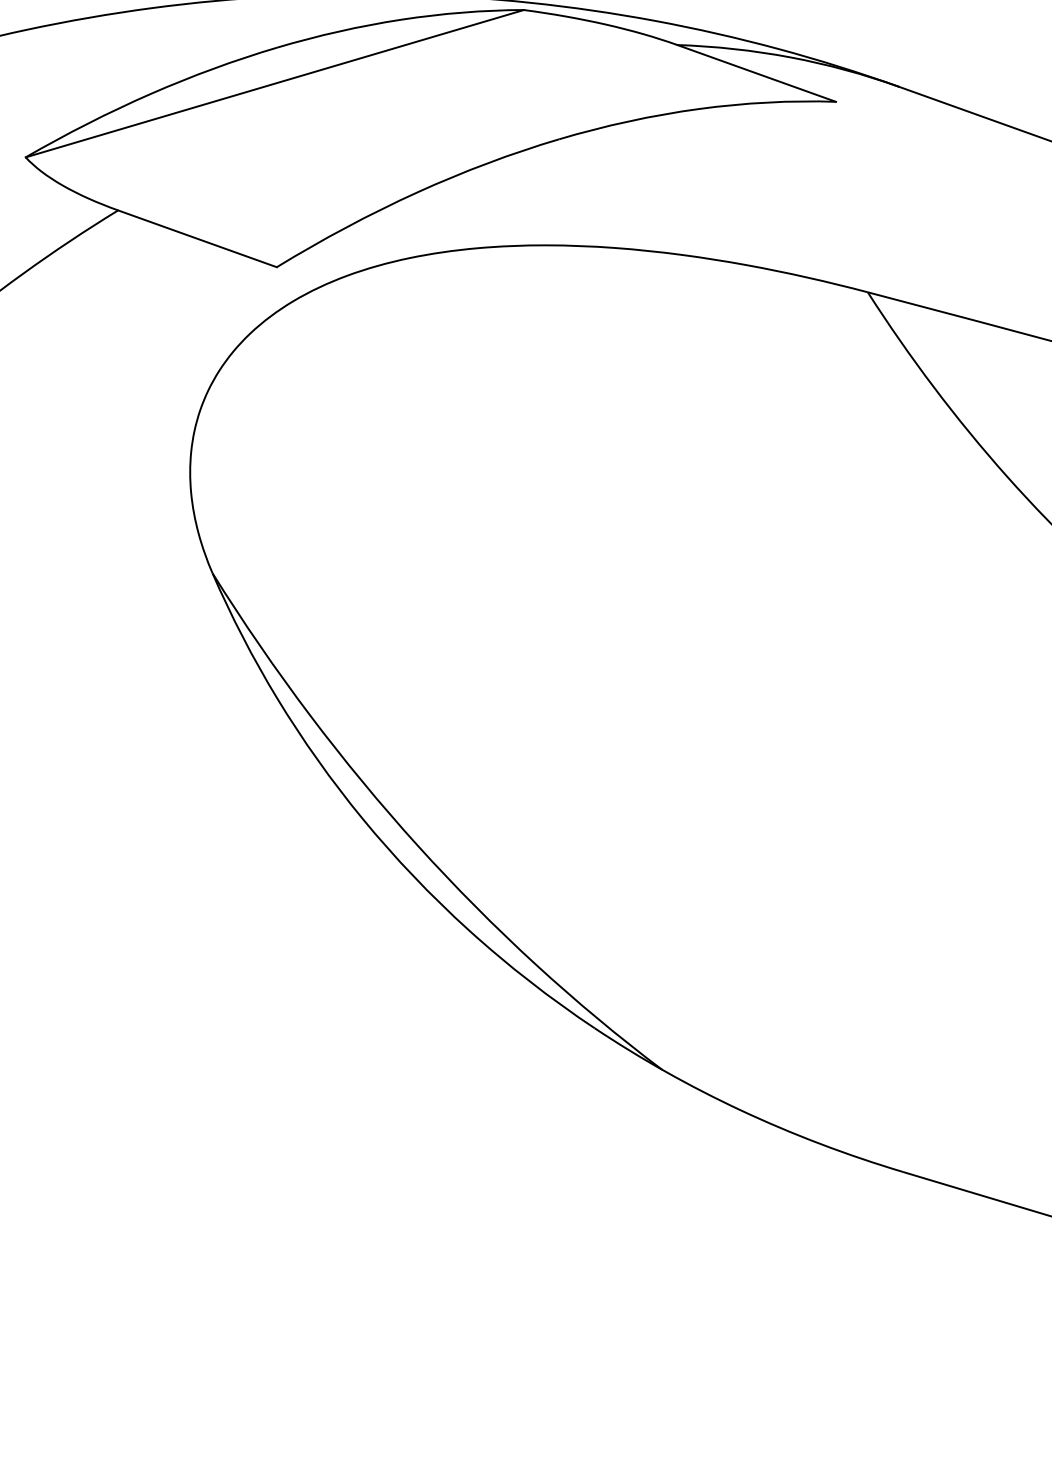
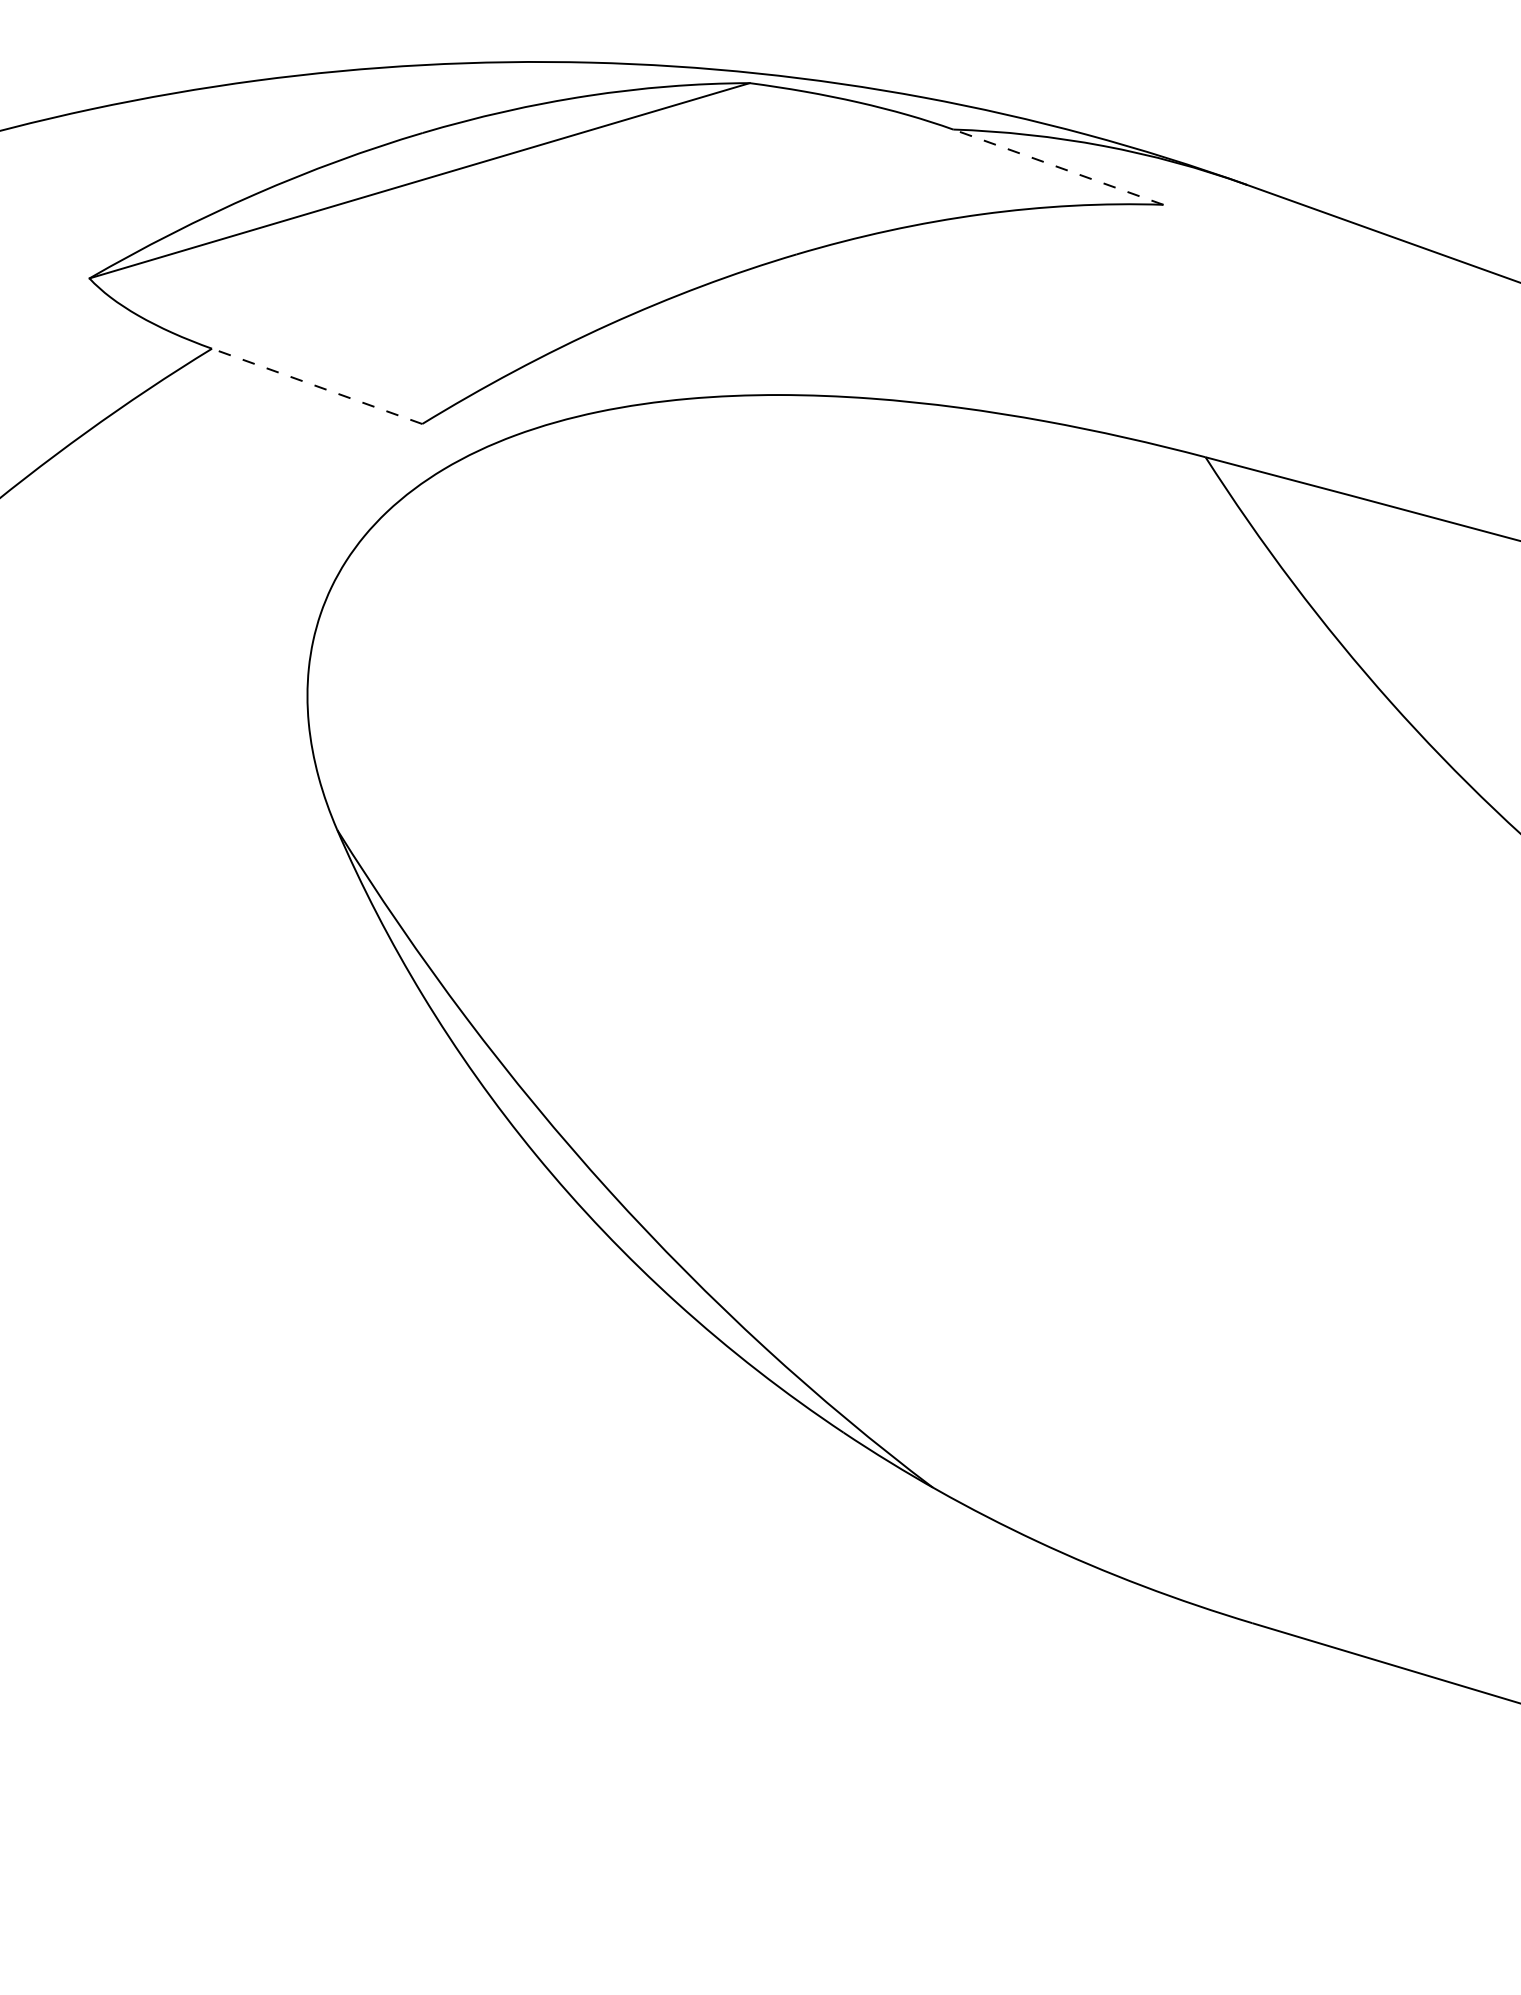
line: (756, 73) -> (1058, 167), solid -> dashed
line: (197, 238) -> (317, 386), solid -> dashed

